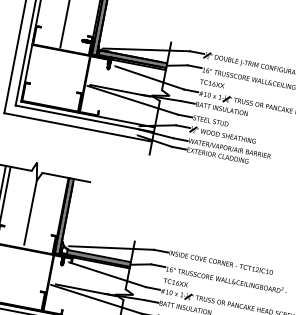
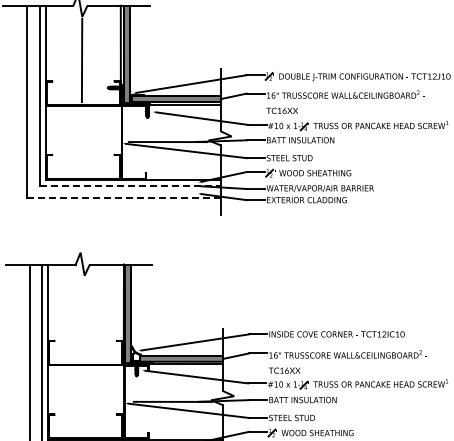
line: (85, 119) -> (130, 186), solid -> dashed
line: (77, 127) -> (123, 198), solid -> dashed
line: (30, 212) -> (84, 317), removed

